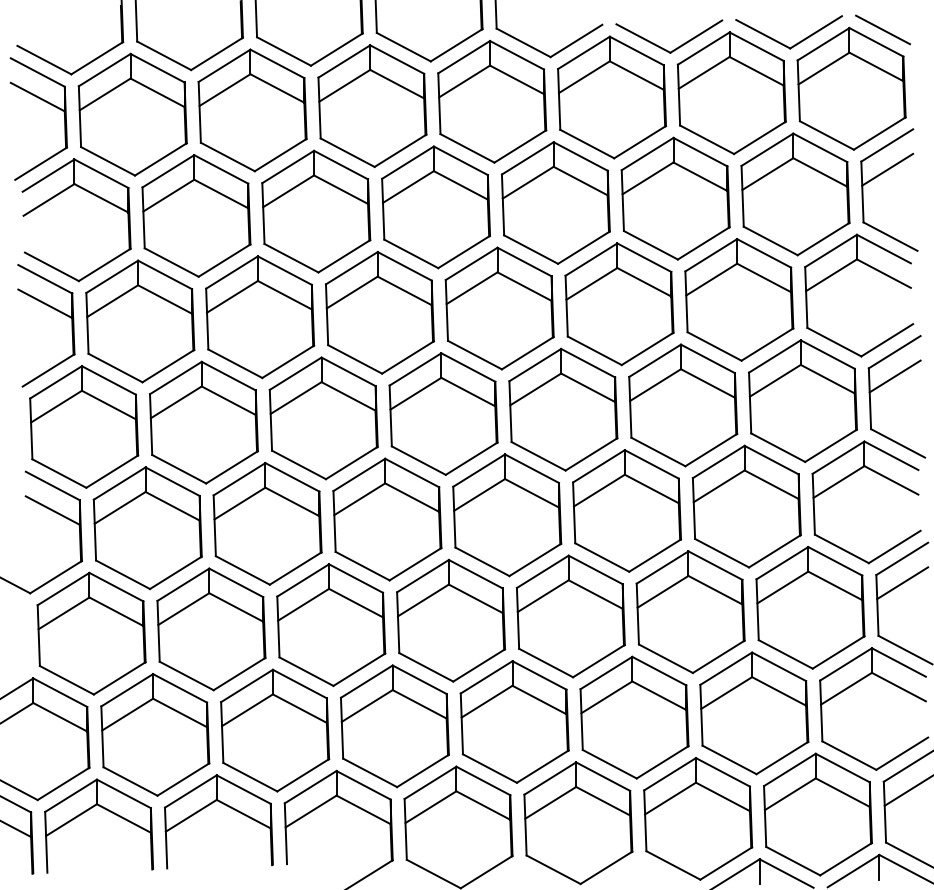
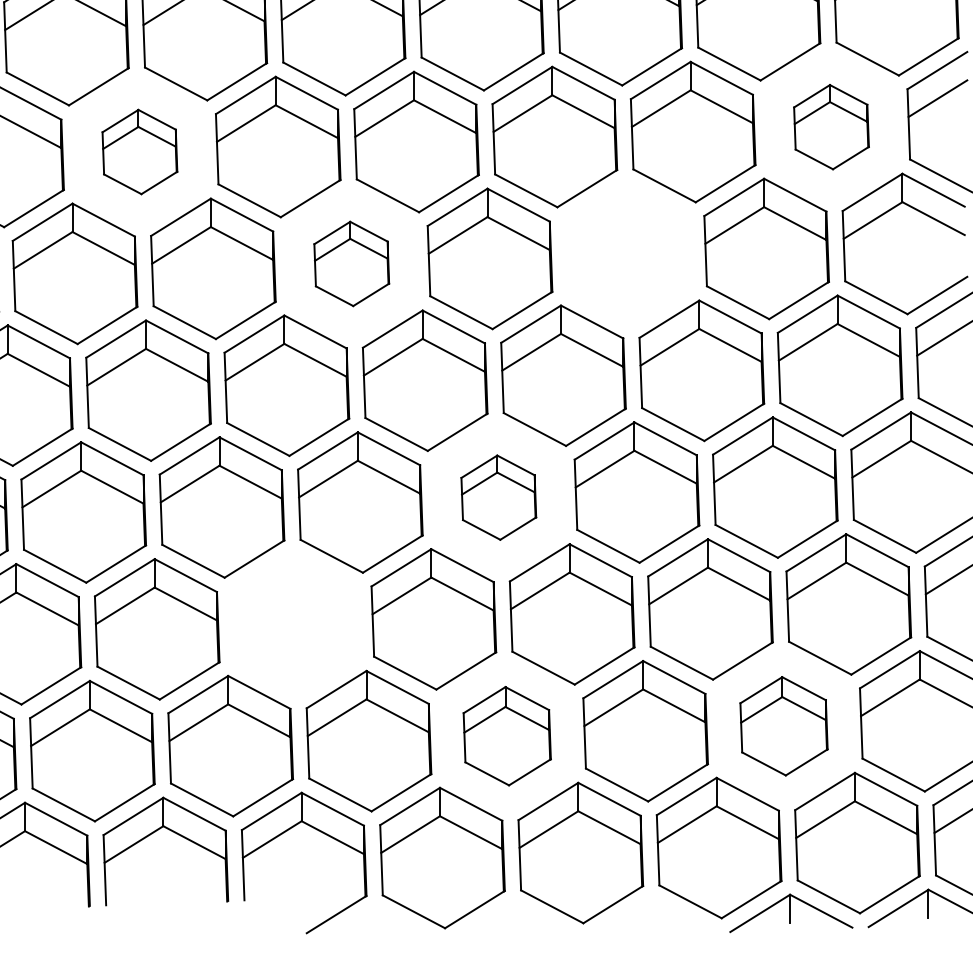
part: (795, 194) -> (831, 127), size x0.6
part: (196, 215) -> (139, 151), size x0.6
part: (619, 304) -> (628, 254), removed
part: (379, 312) -> (351, 263), size x0.6
part: (507, 515) -> (499, 497), size x0.6
part: (331, 624) -> (295, 623), removed
part: (754, 713) -> (784, 726), size x0.7
part: (514, 721) -> (507, 735), size x0.7

